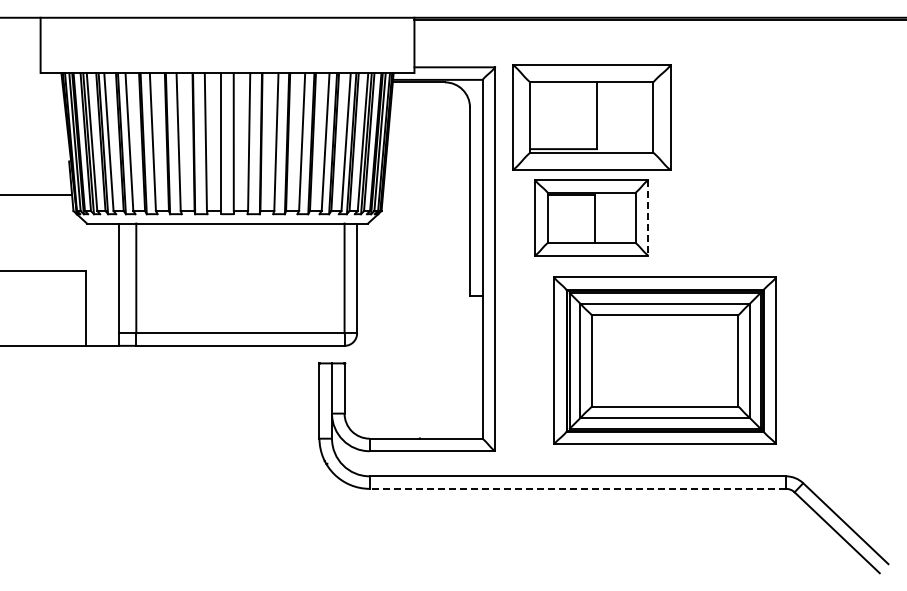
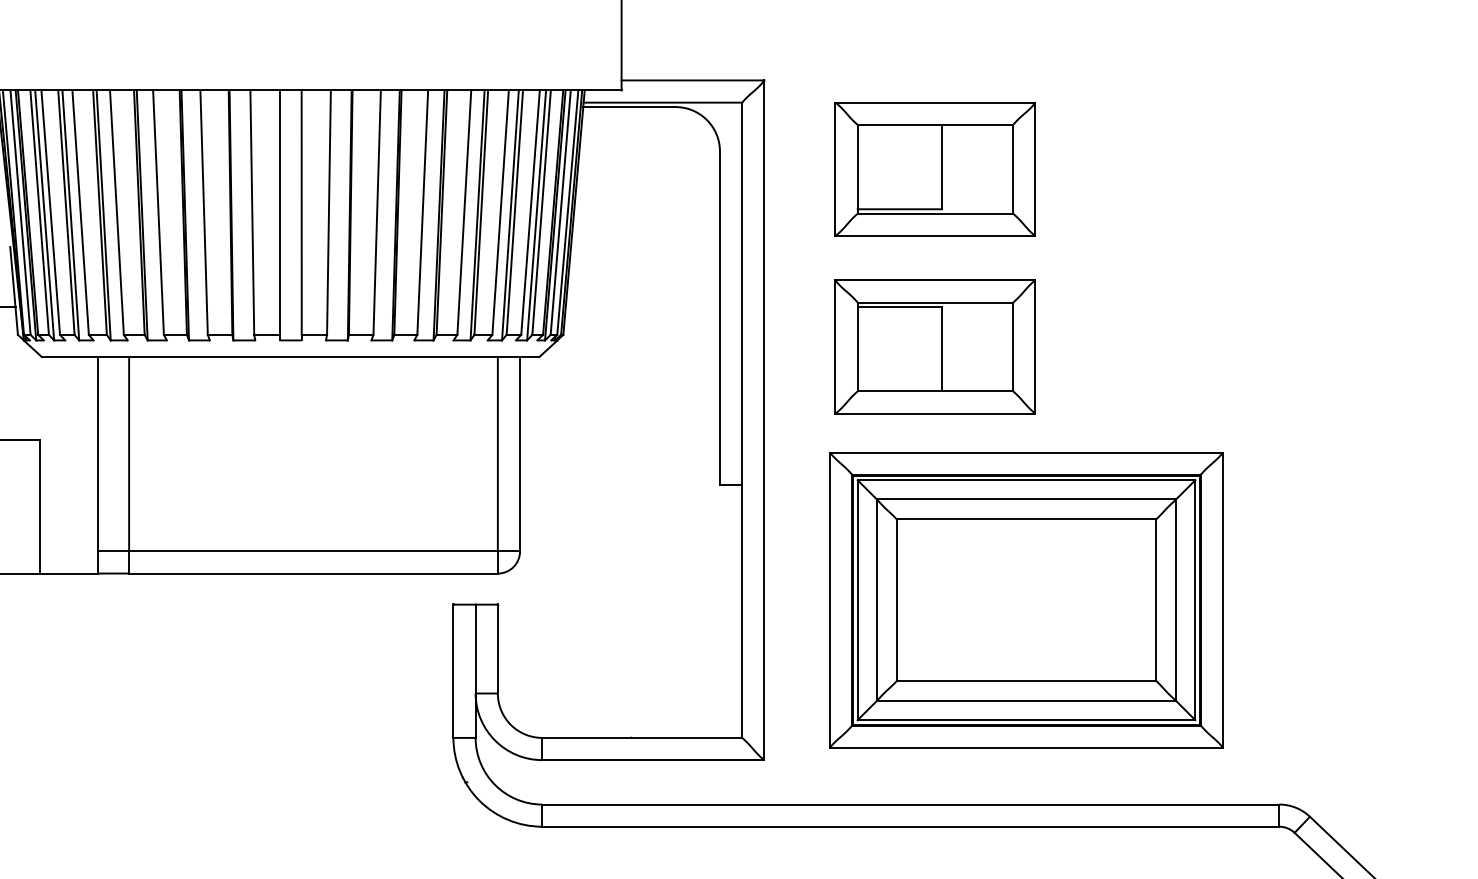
part: (591, 117) -> (935, 169), size x0.71
line: (648, 217) -> (1035, 346), dashed -> solid
part: (664, 360) -> (1025, 599), moved
line: (577, 488) -> (910, 826), dashed -> solid

